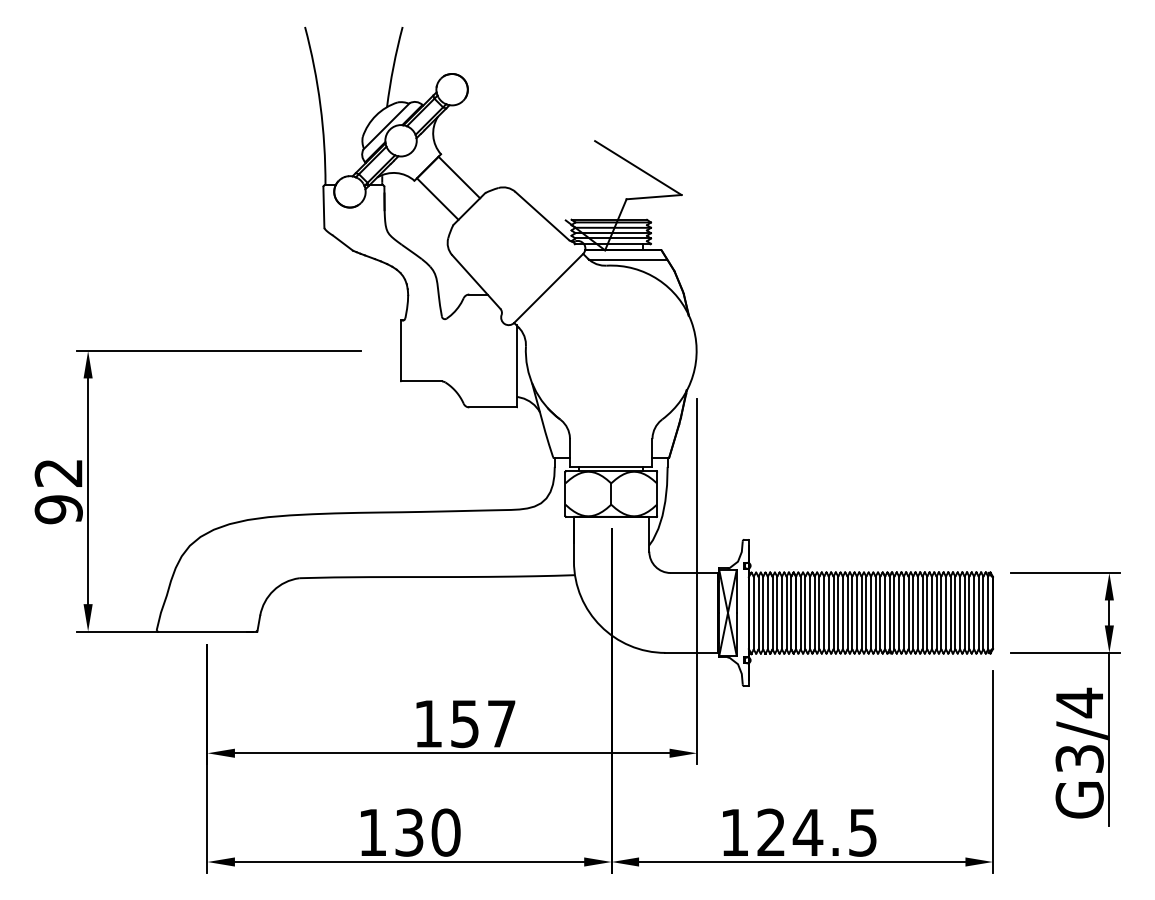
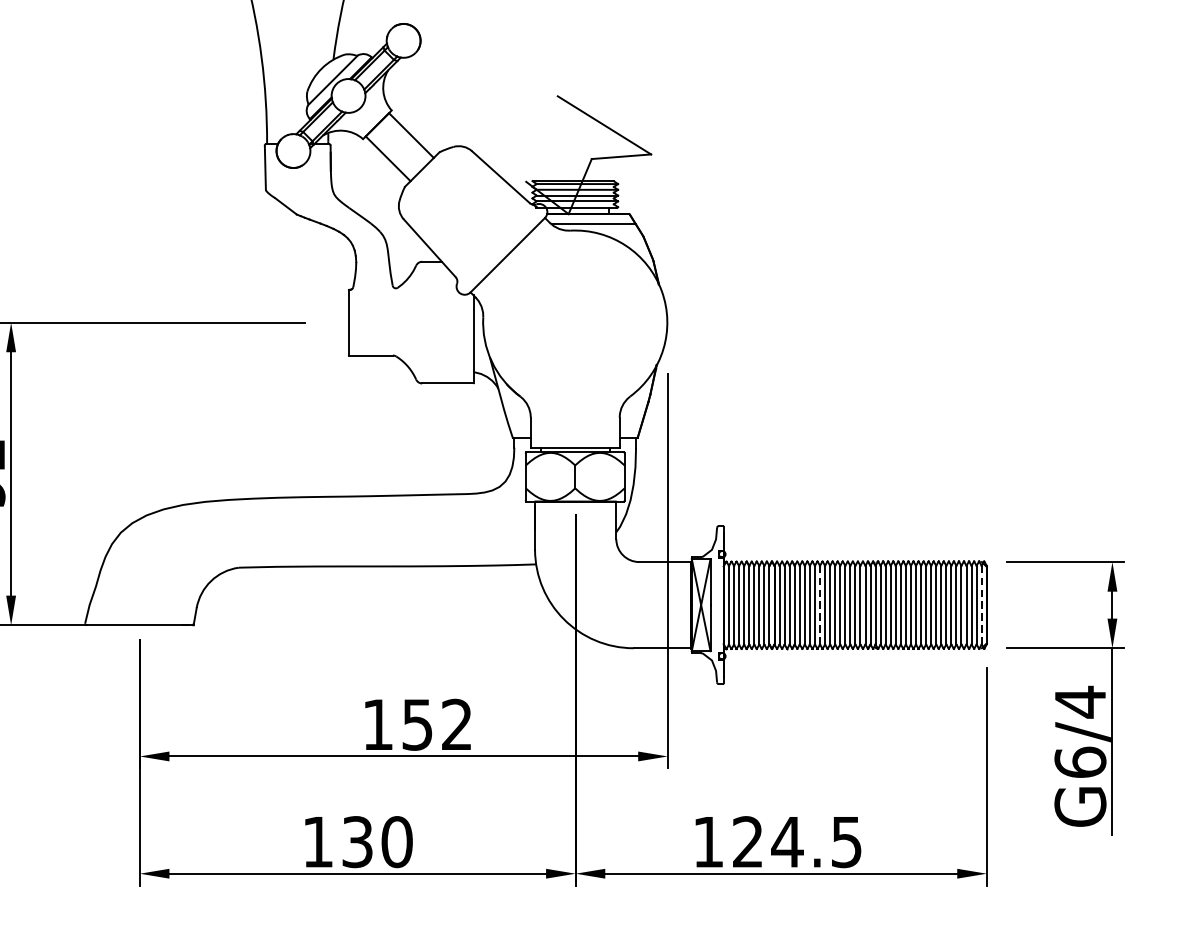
line: (838, 612) -> (820, 604), solid -> dashed
line: (988, 612) -> (982, 604), solid -> dashed
text: (501, 723) -> (456, 724), 157 -> 152
text: (1079, 758) -> (1080, 762), G3/4 -> G6/4

